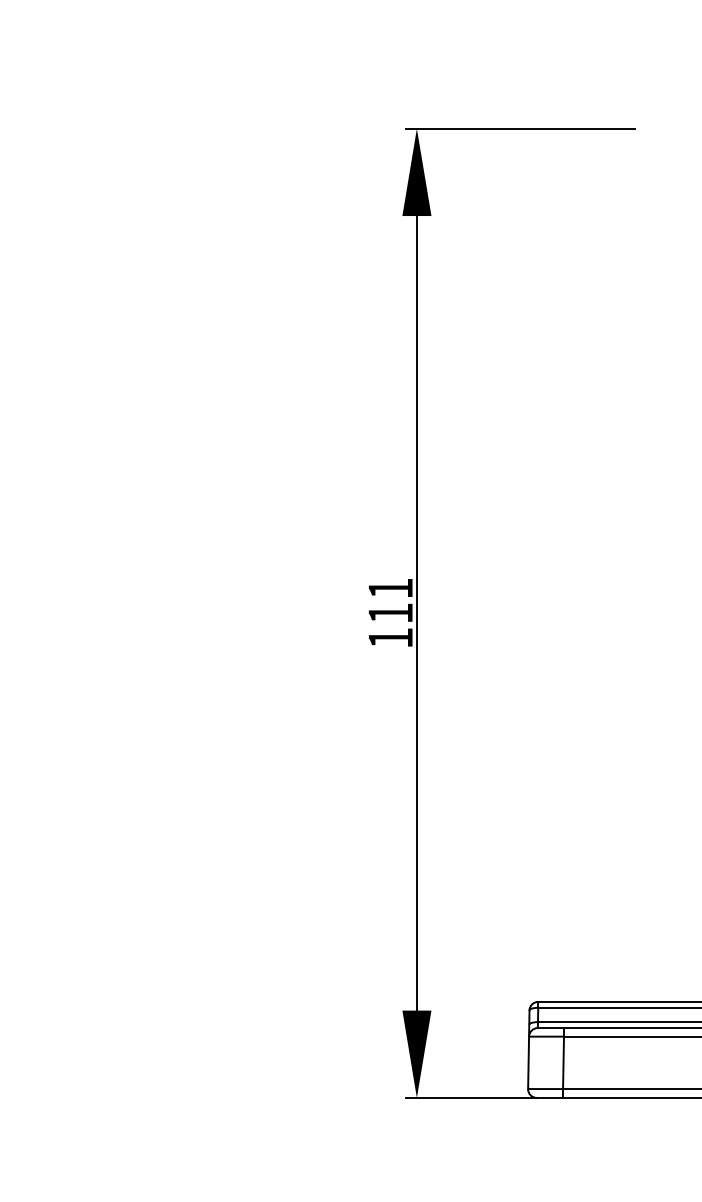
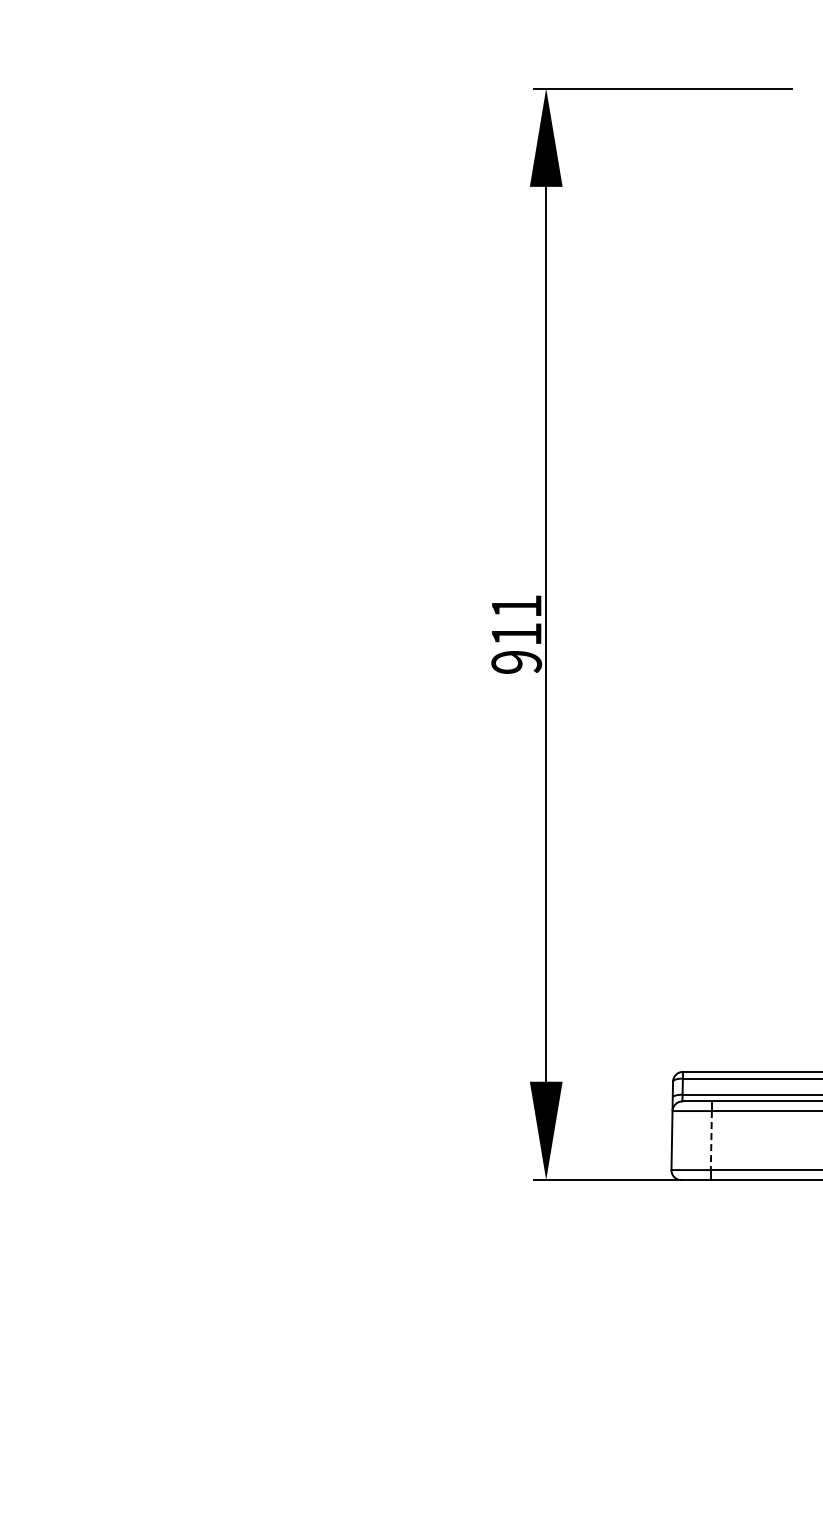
text: (390, 638) -> (516, 662), 111 -> 911
line: (563, 1062) -> (711, 1140), solid -> dashed

